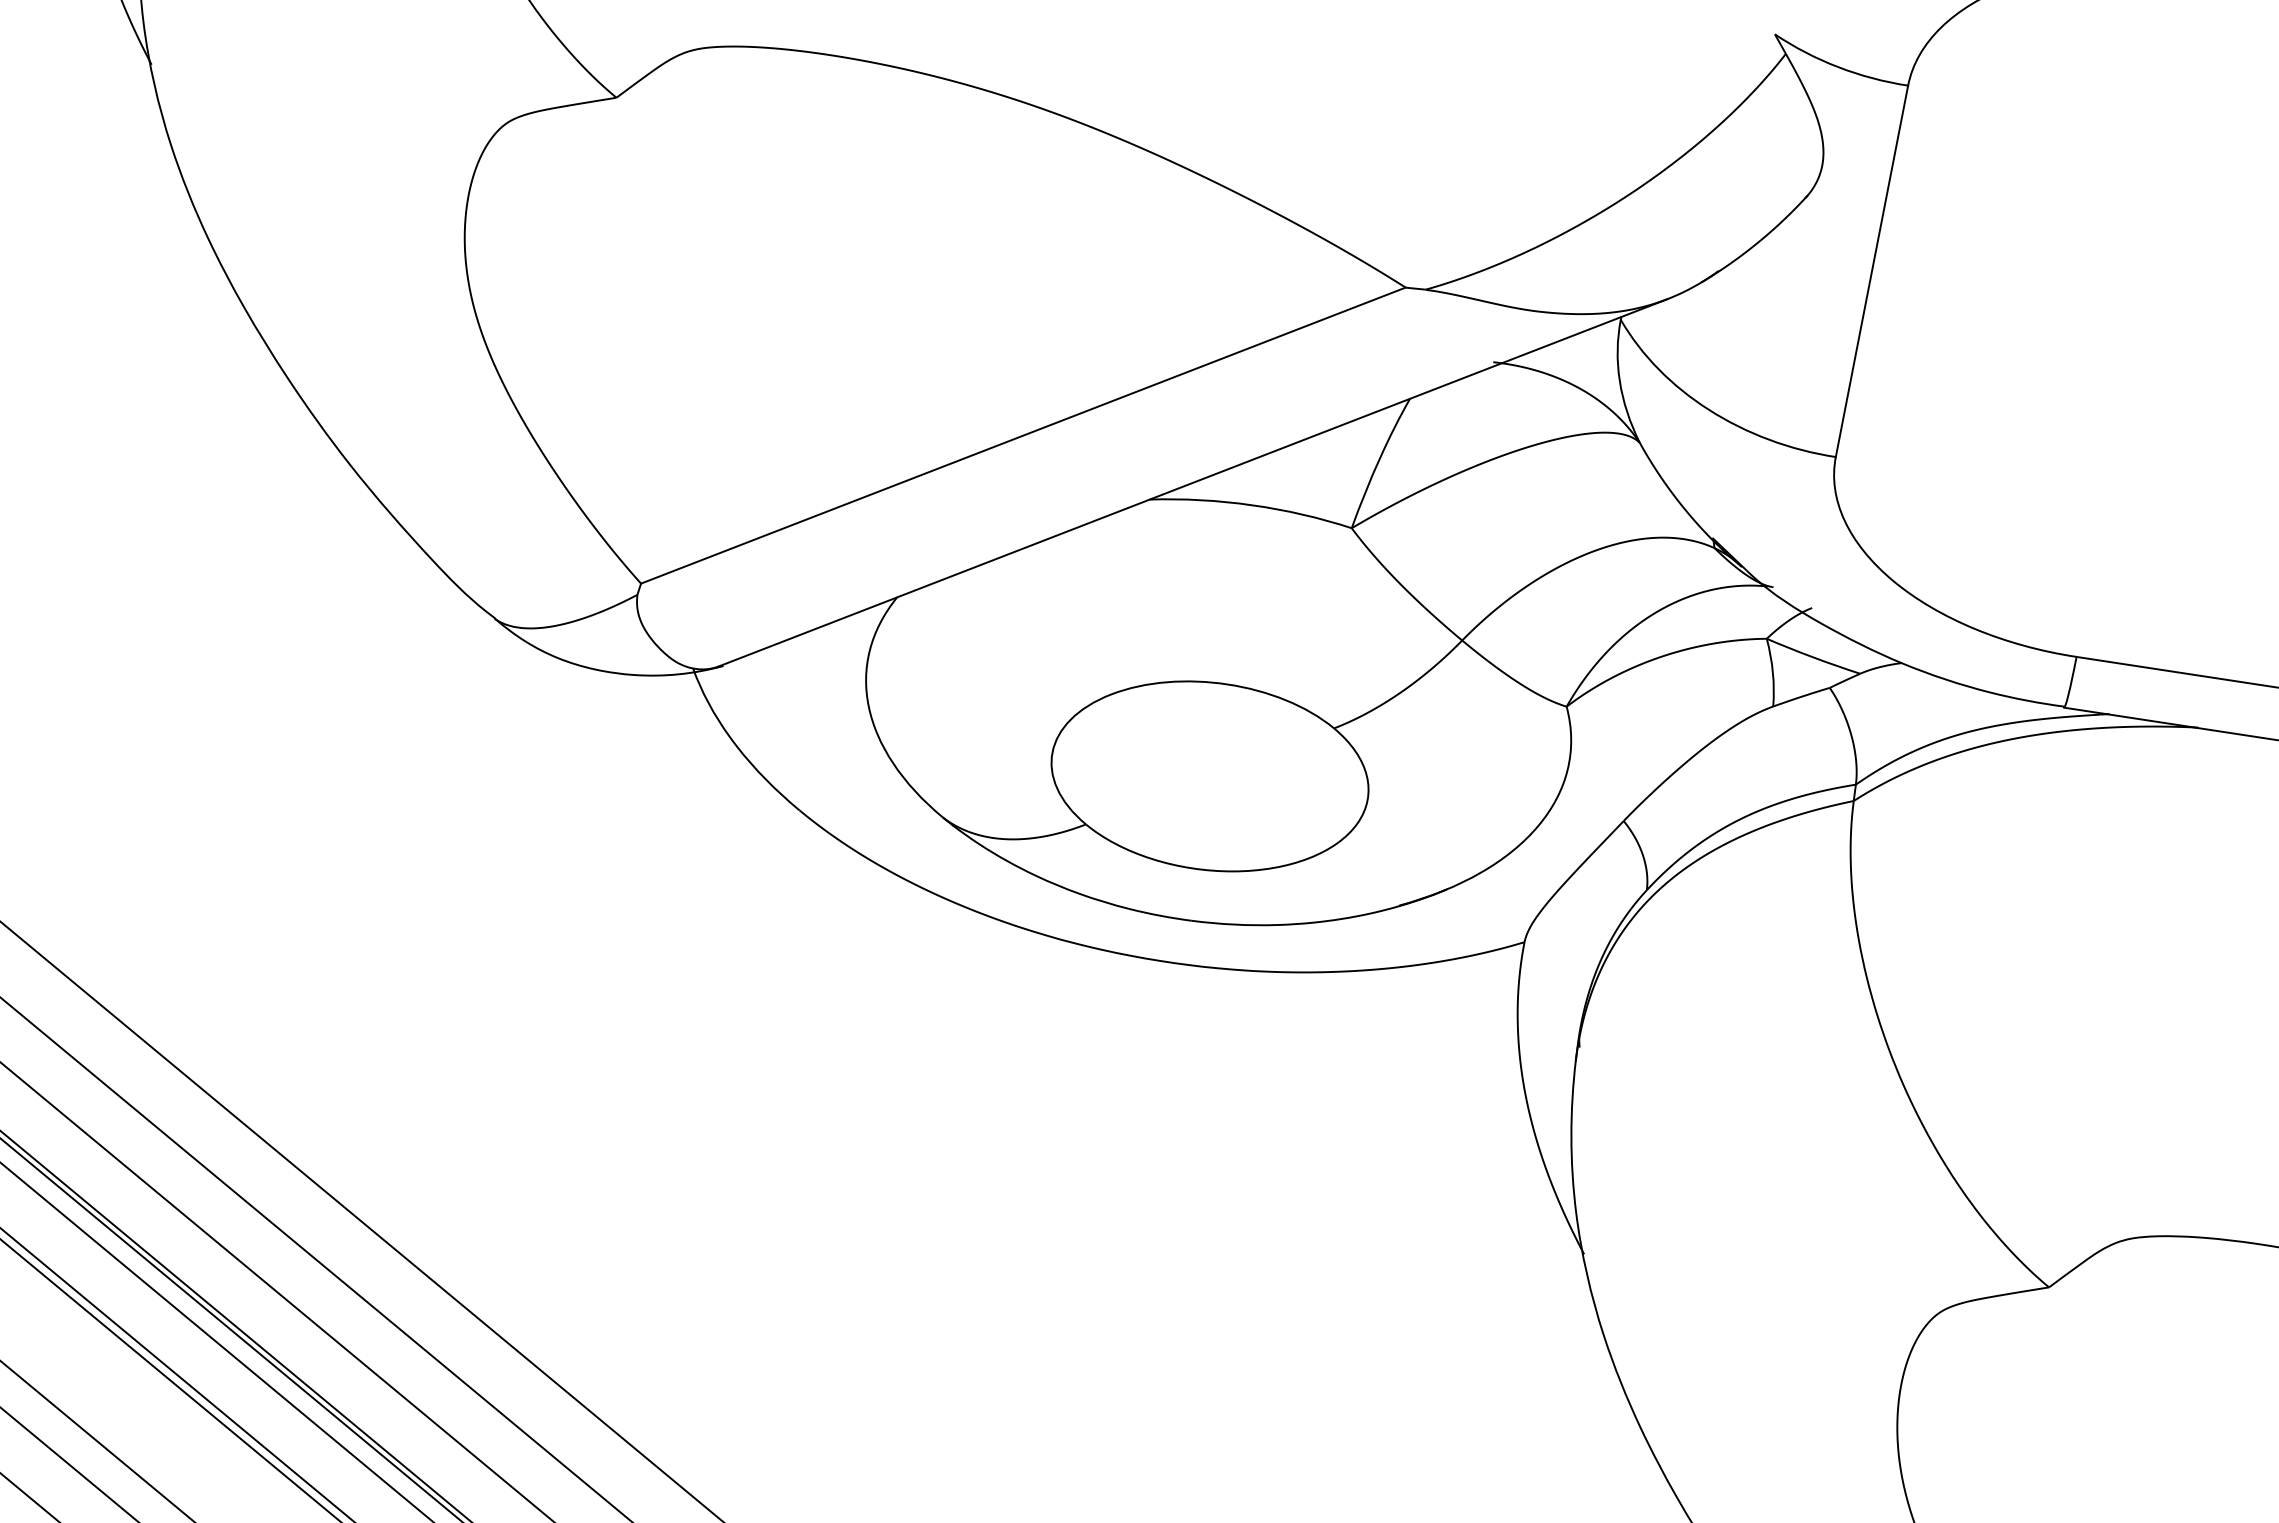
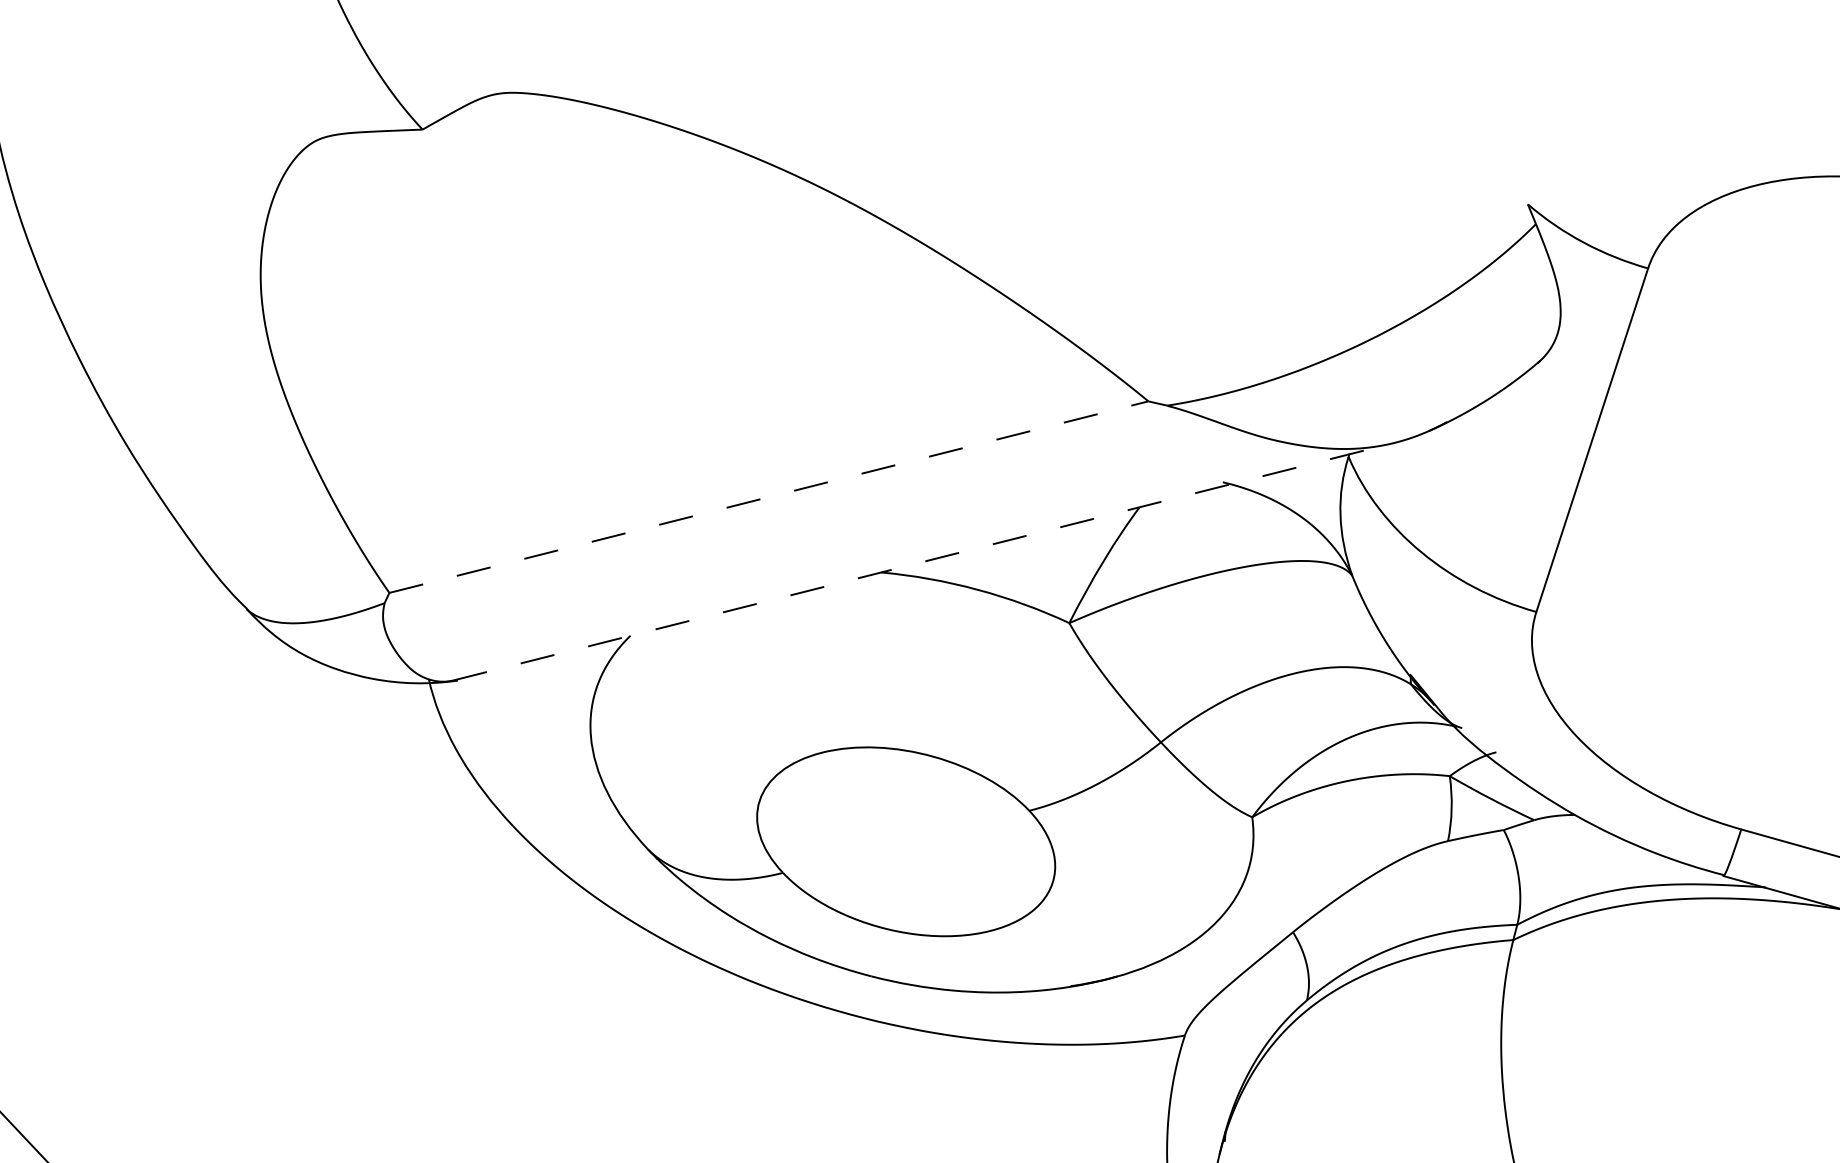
line: (1023, 435) -> (769, 497), solid -> dashed
line: (1193, 482) -> (924, 561), solid -> dashed

